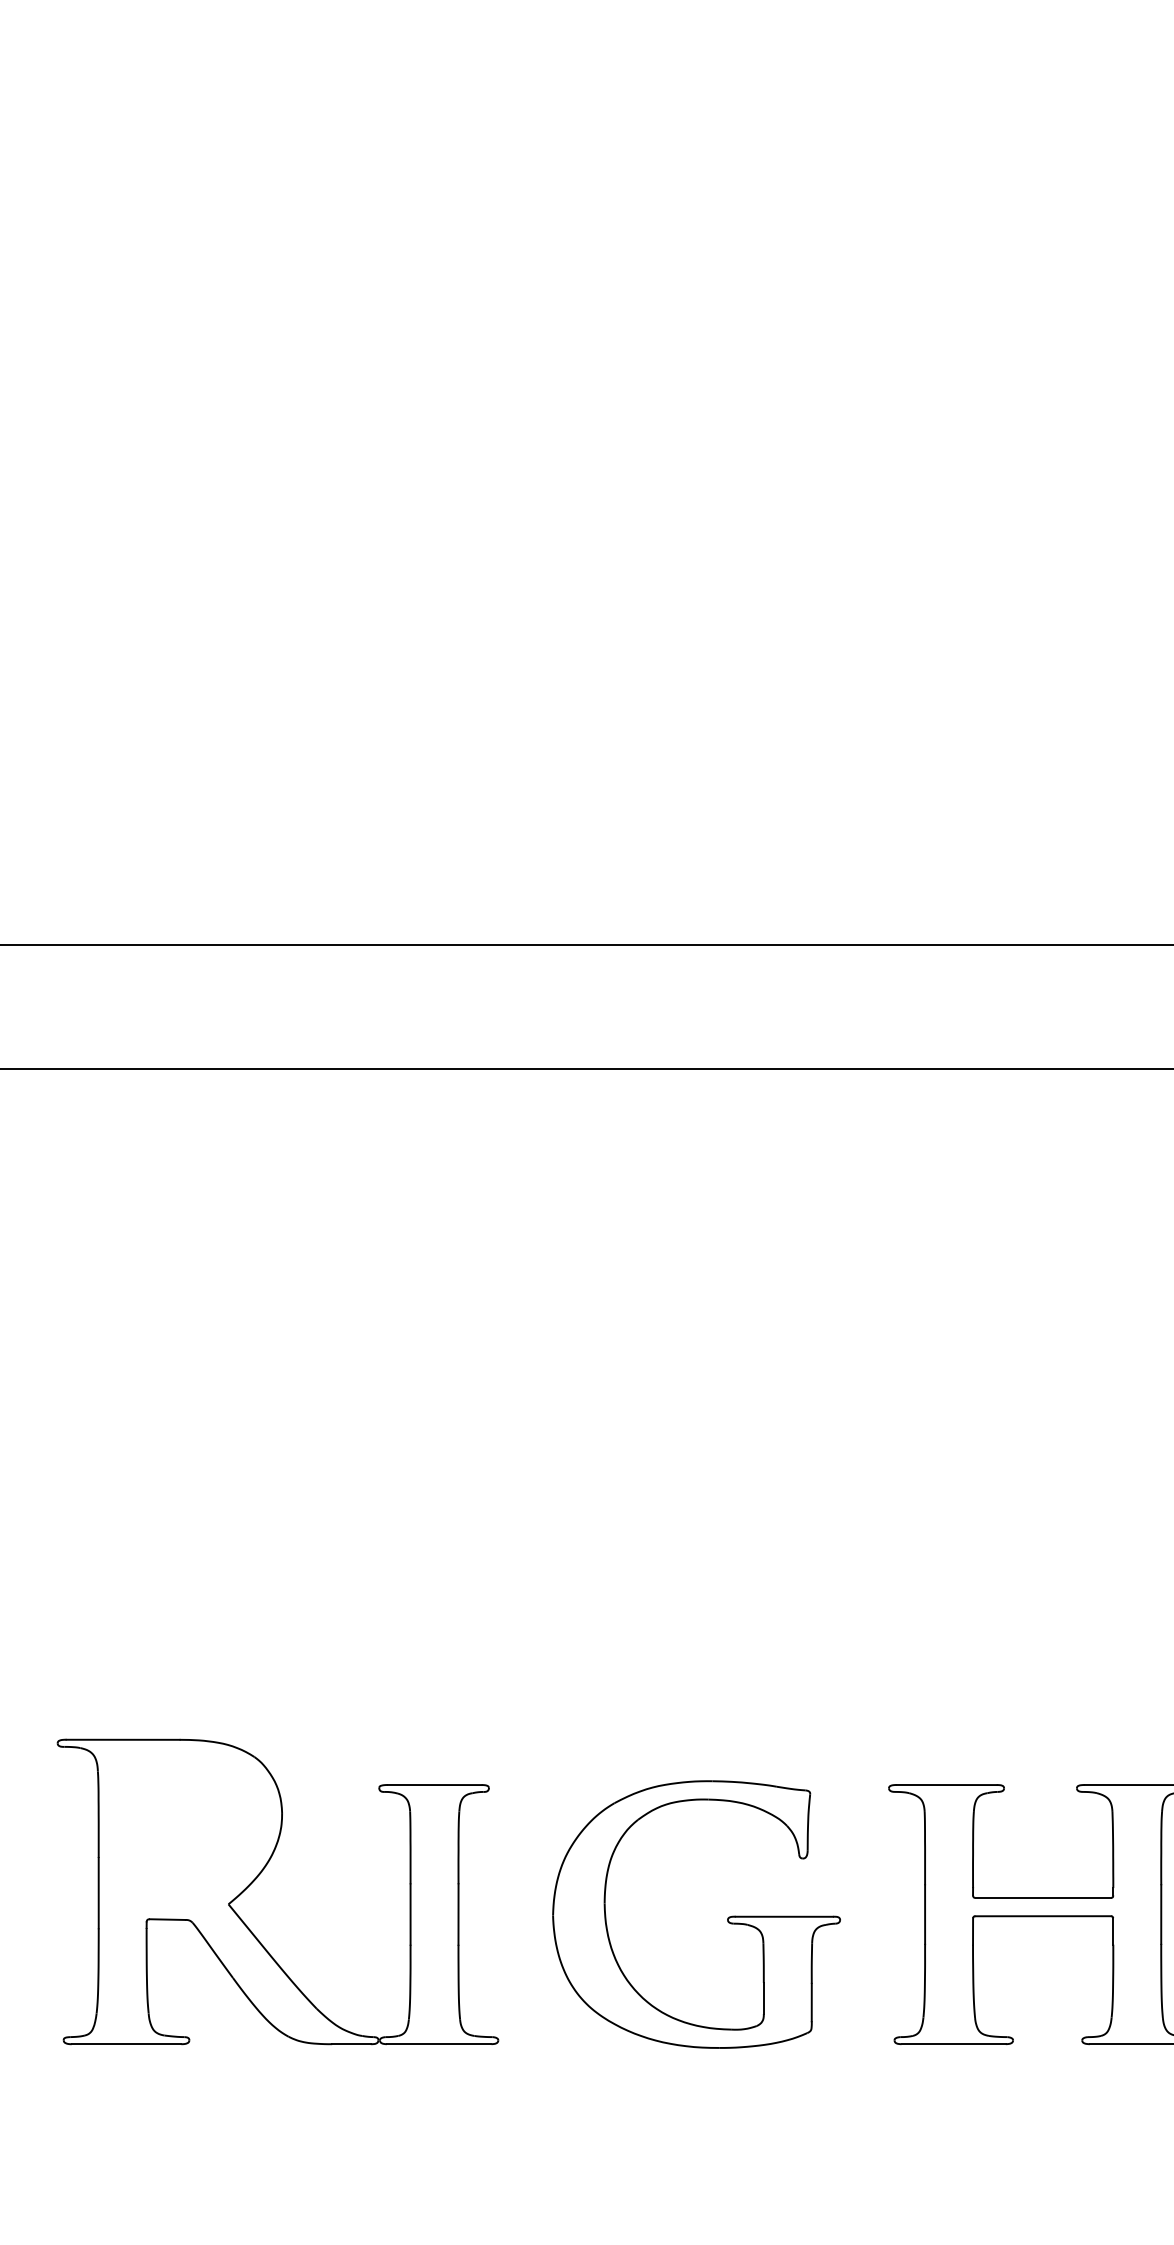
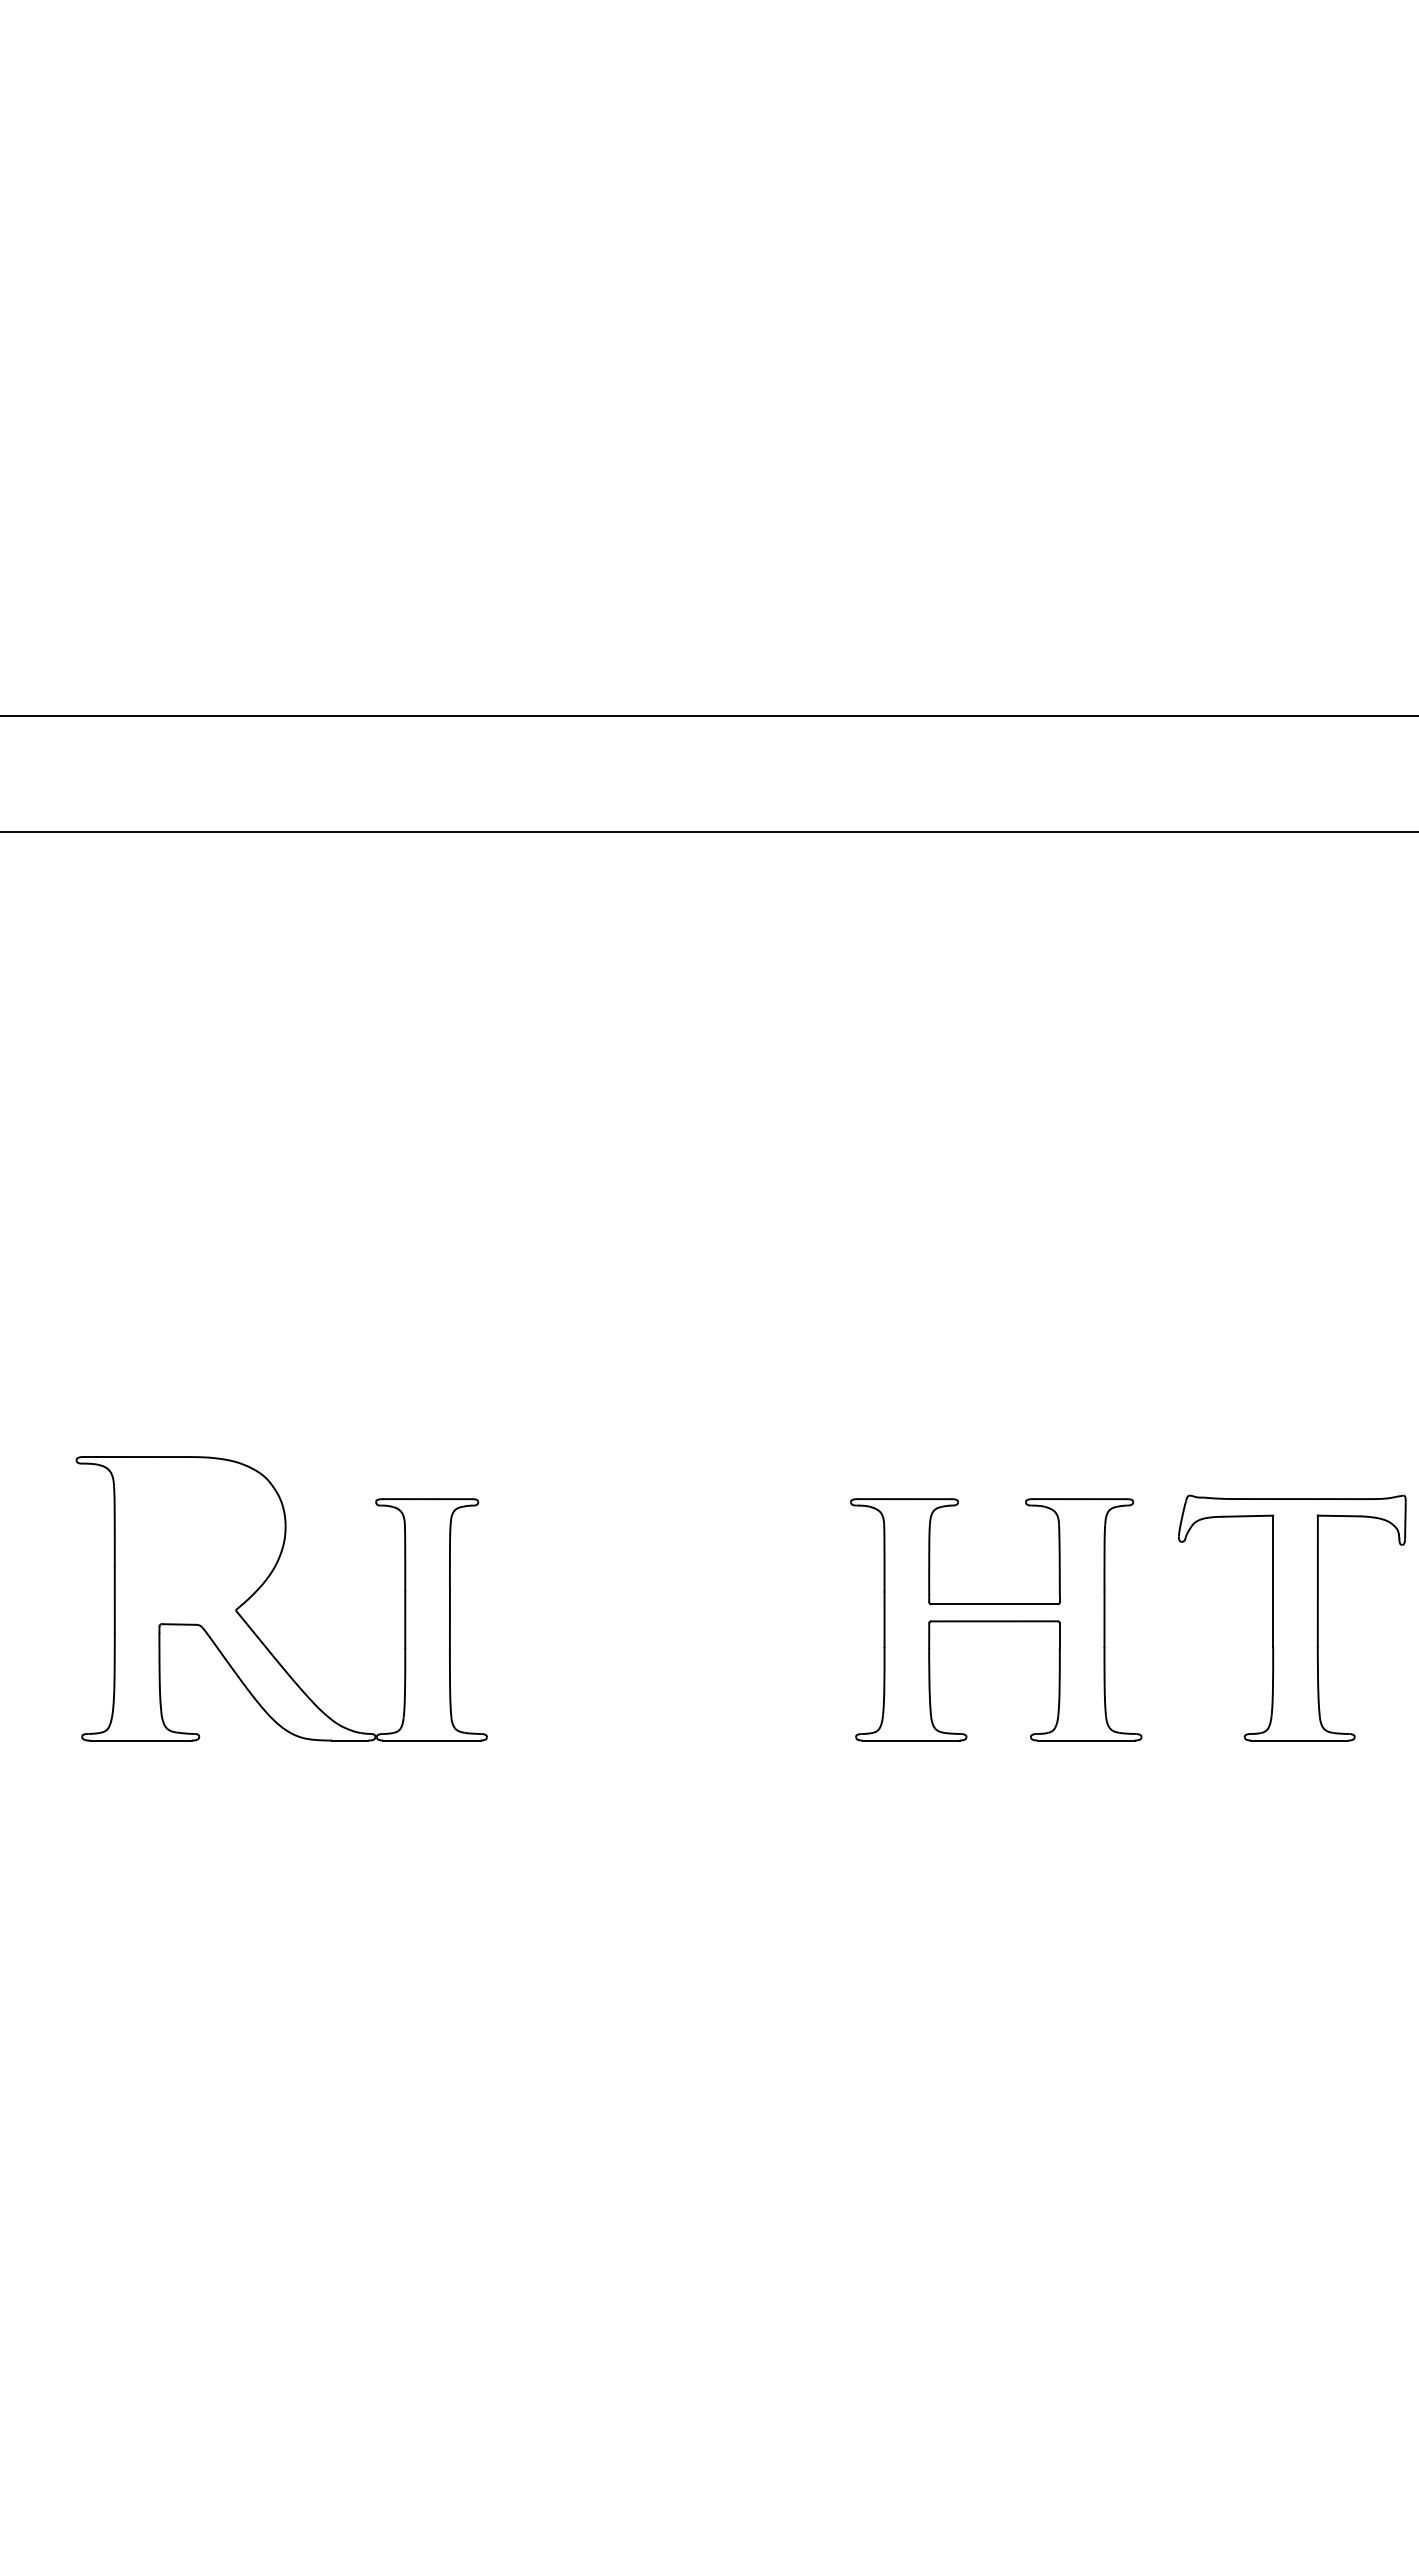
part: (727, 1917) -> (700, 1622), removed

